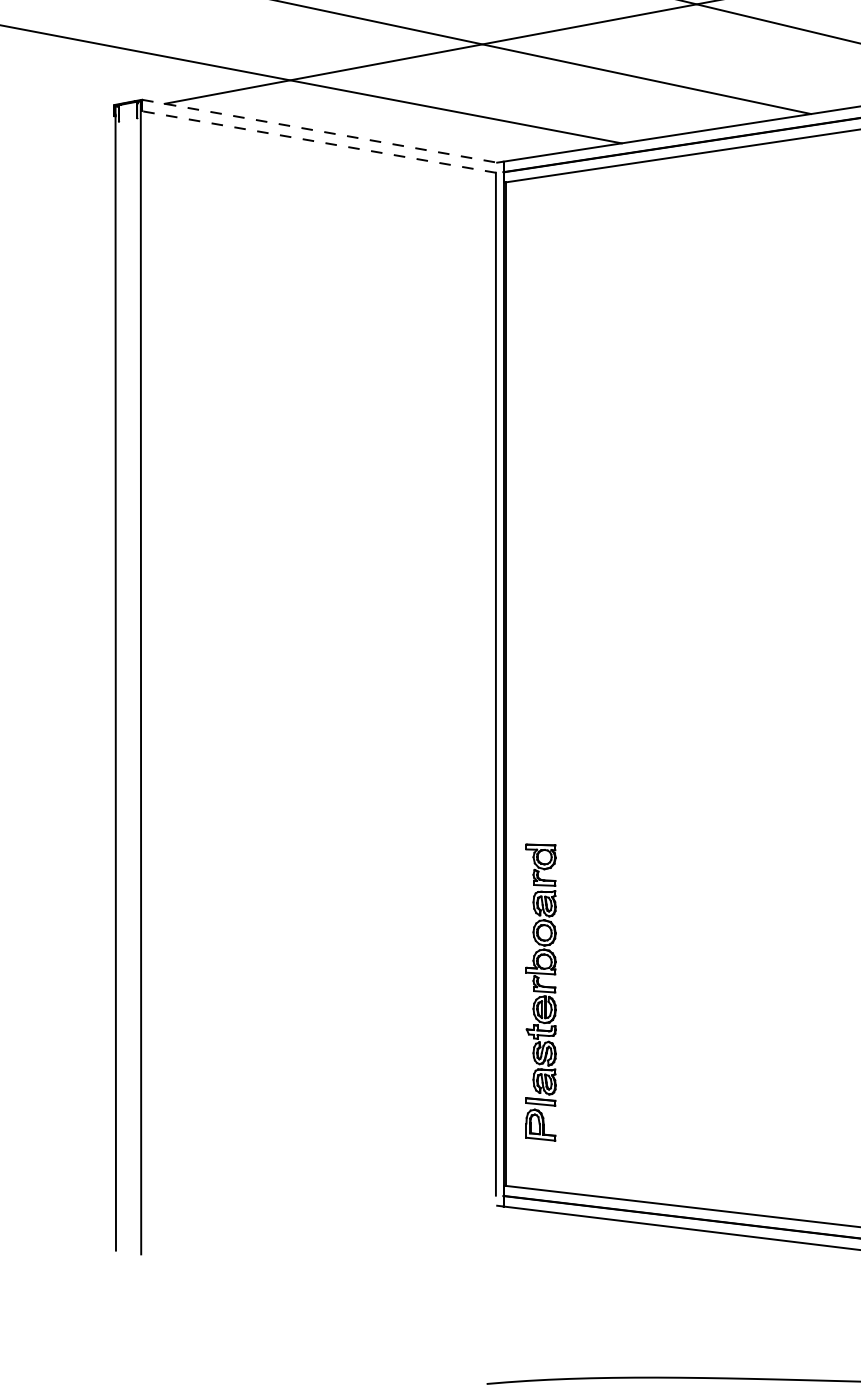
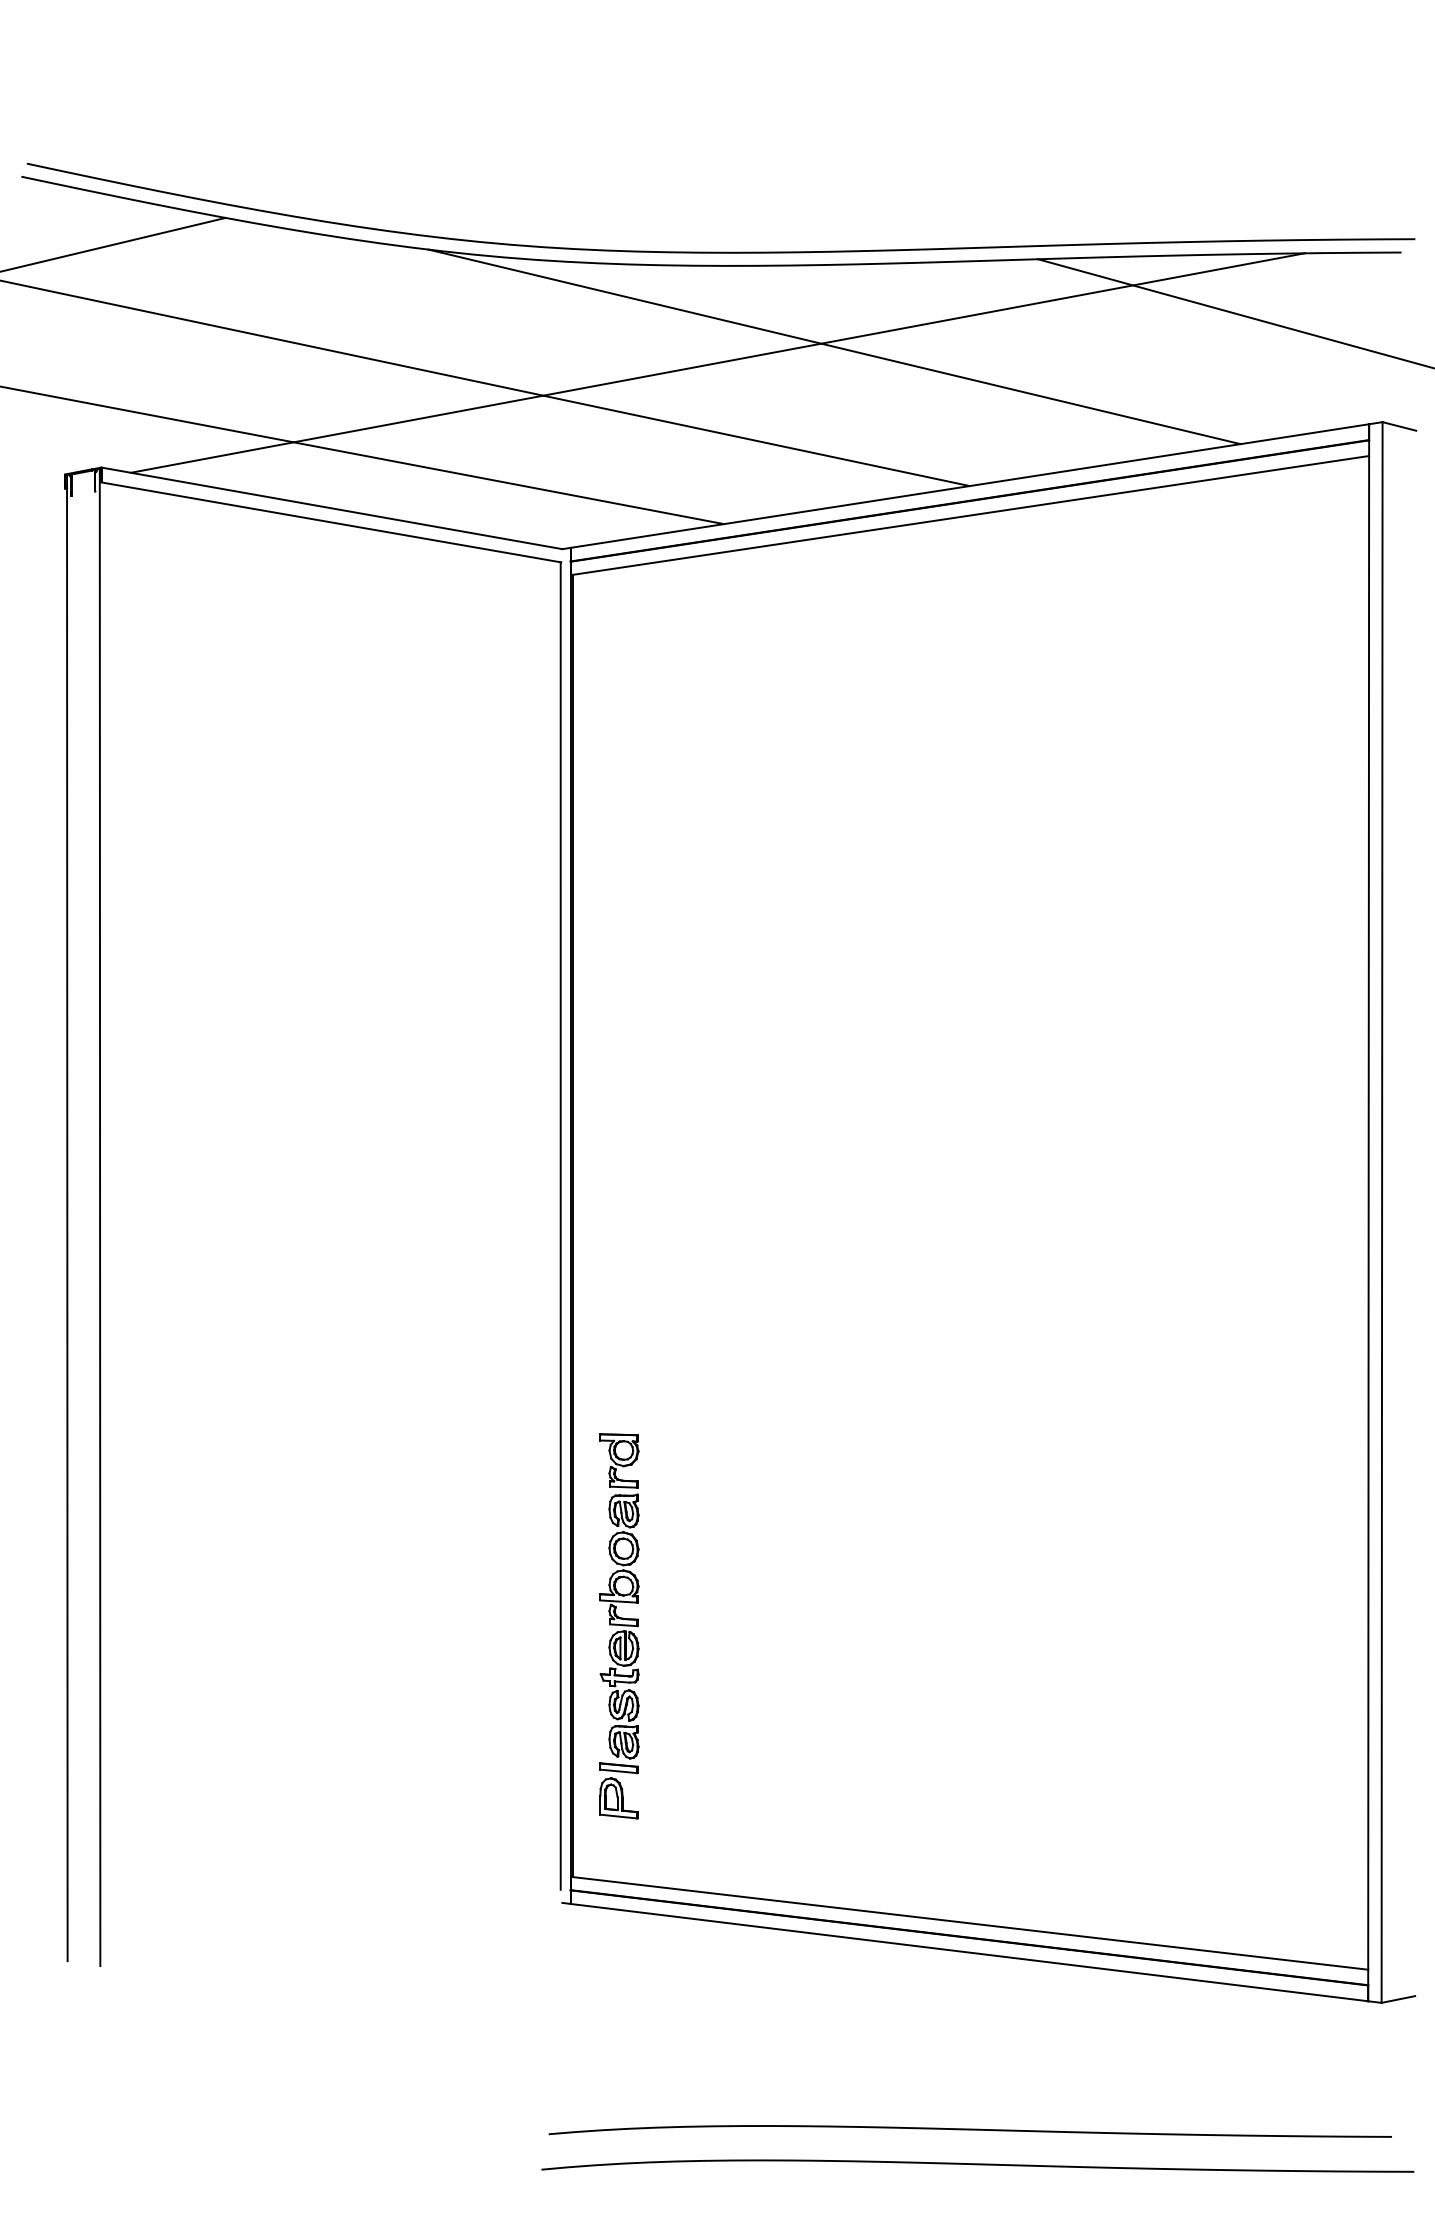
line: (319, 131) -> (331, 508), dashed -> solid
line: (318, 142) -> (330, 522), dashed -> solid

